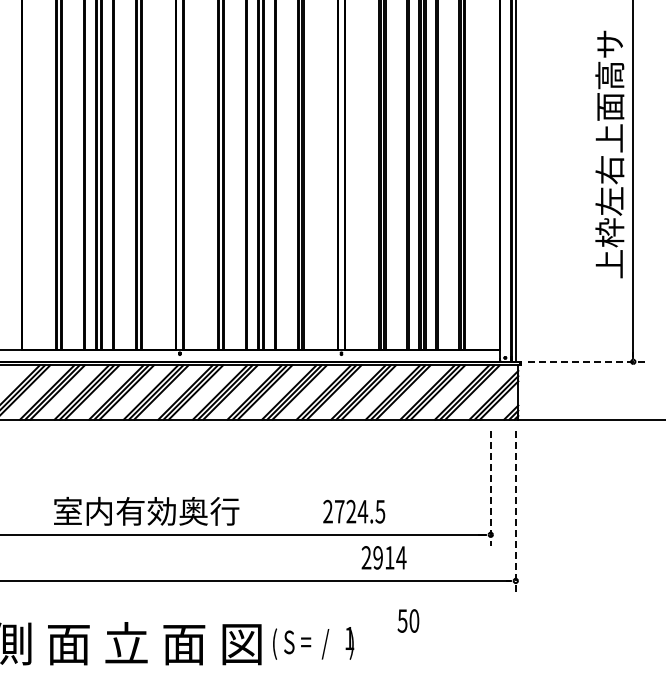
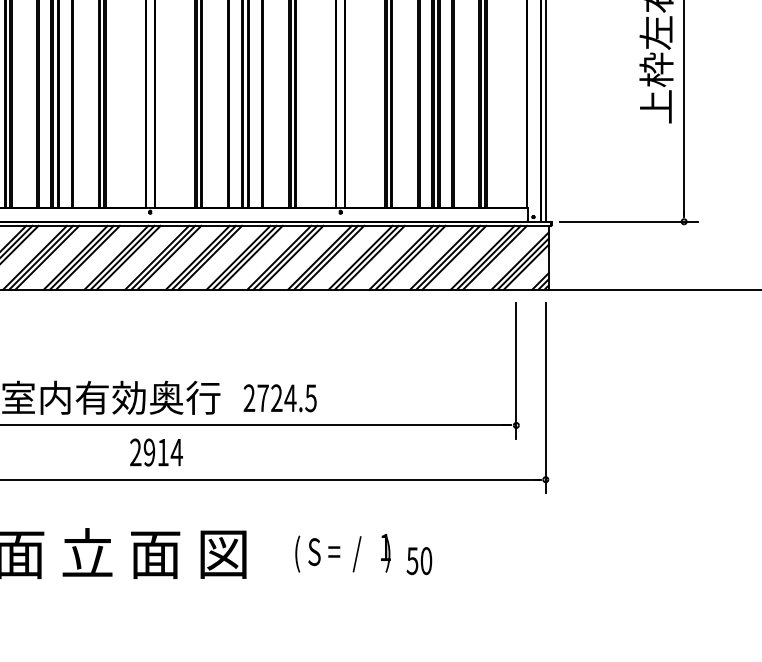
line: (586, 361) -> (629, 221), dashed -> solid
line: (490, 488) -> (516, 370), dashed -> solid
text: (354, 511) -> (280, 397), moved
line: (515, 511) -> (545, 397), dashed -> solid
text: (383, 557) -> (155, 452), moved
text: (408, 620) -> (419, 560), moved
text: (313, 643) -> (342, 553), moved

